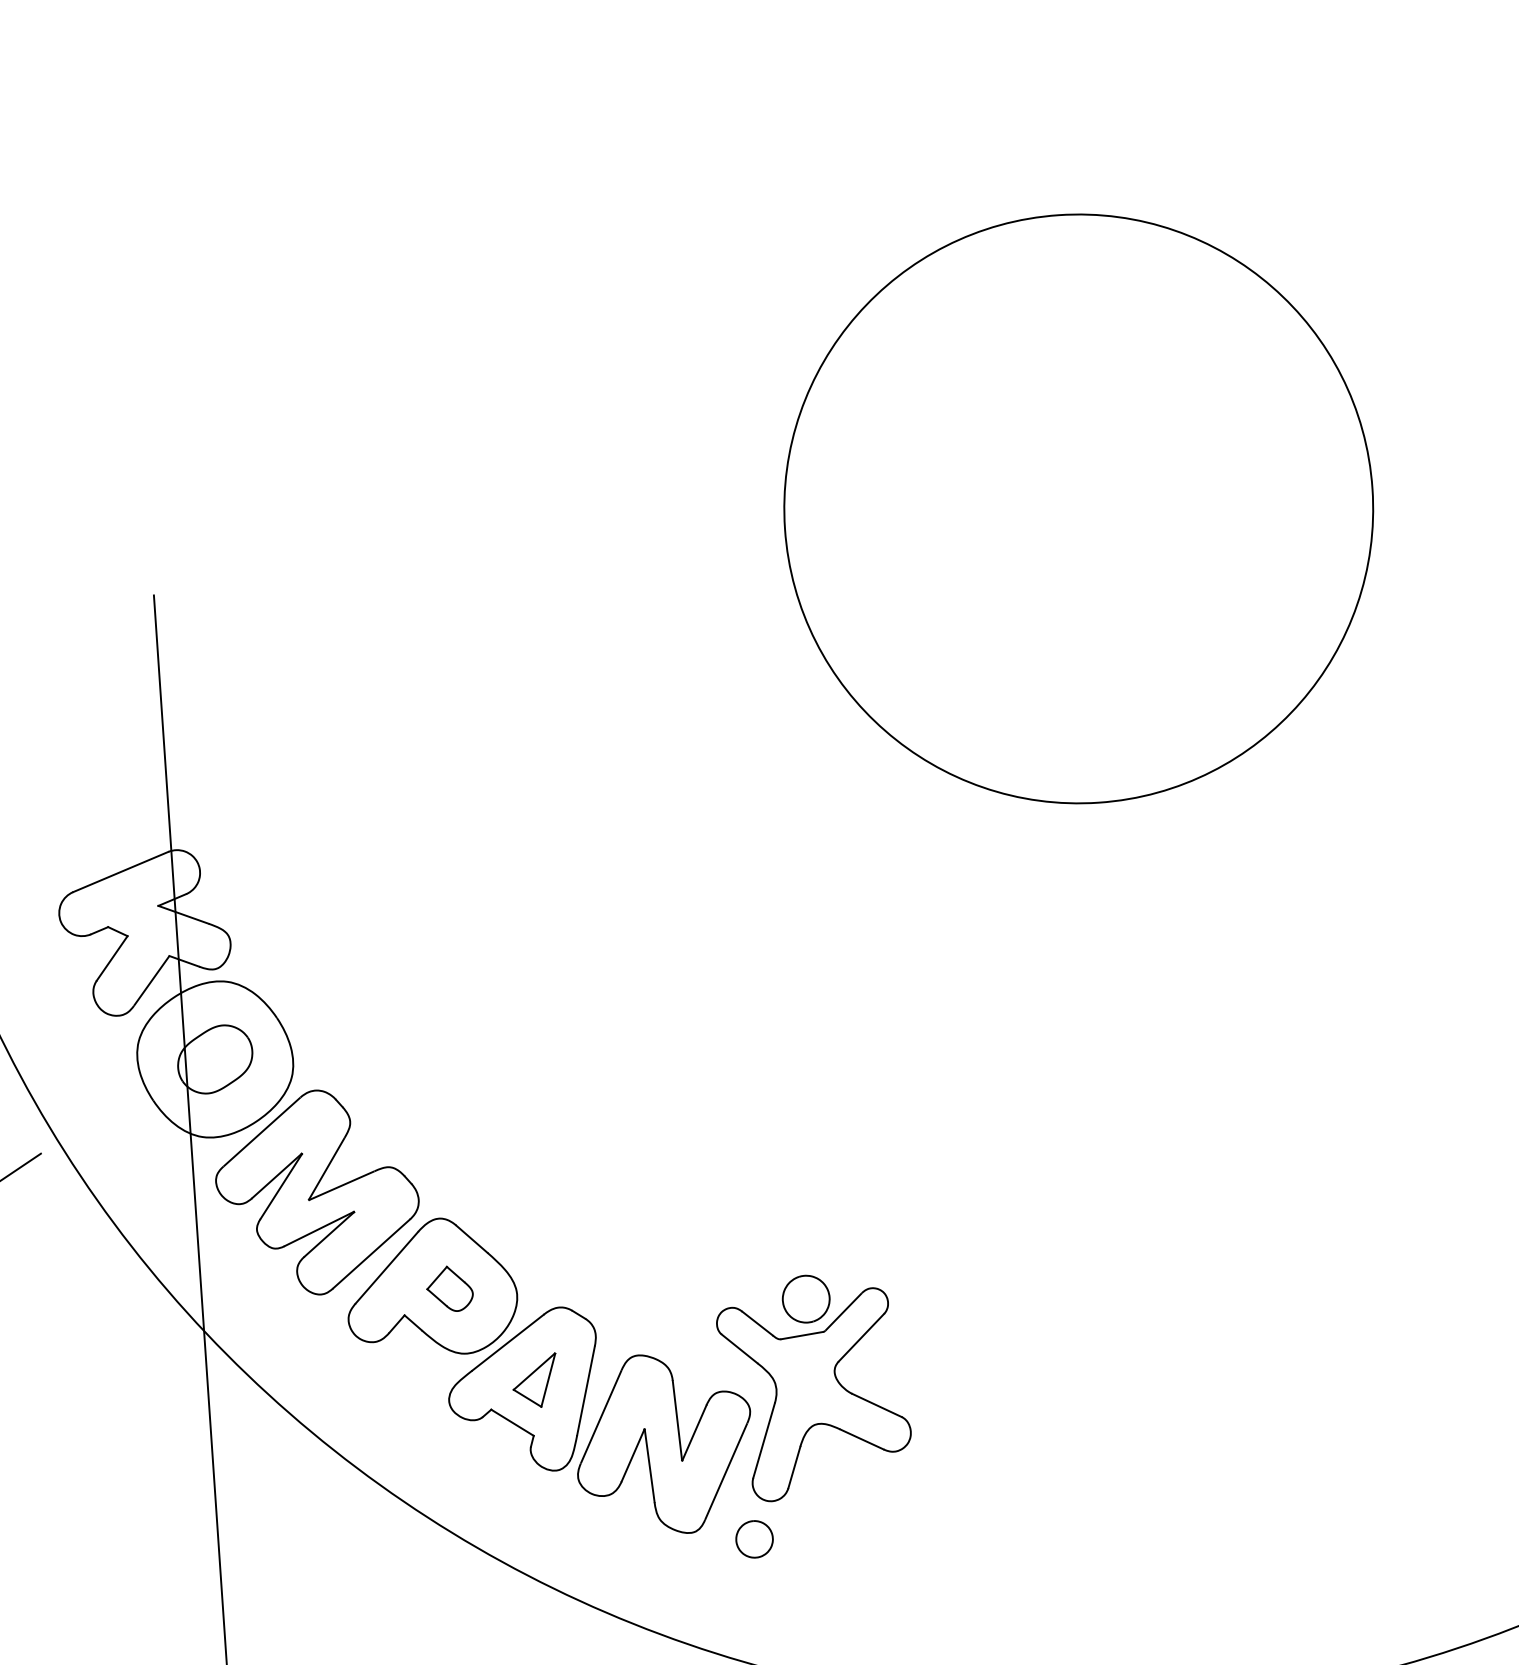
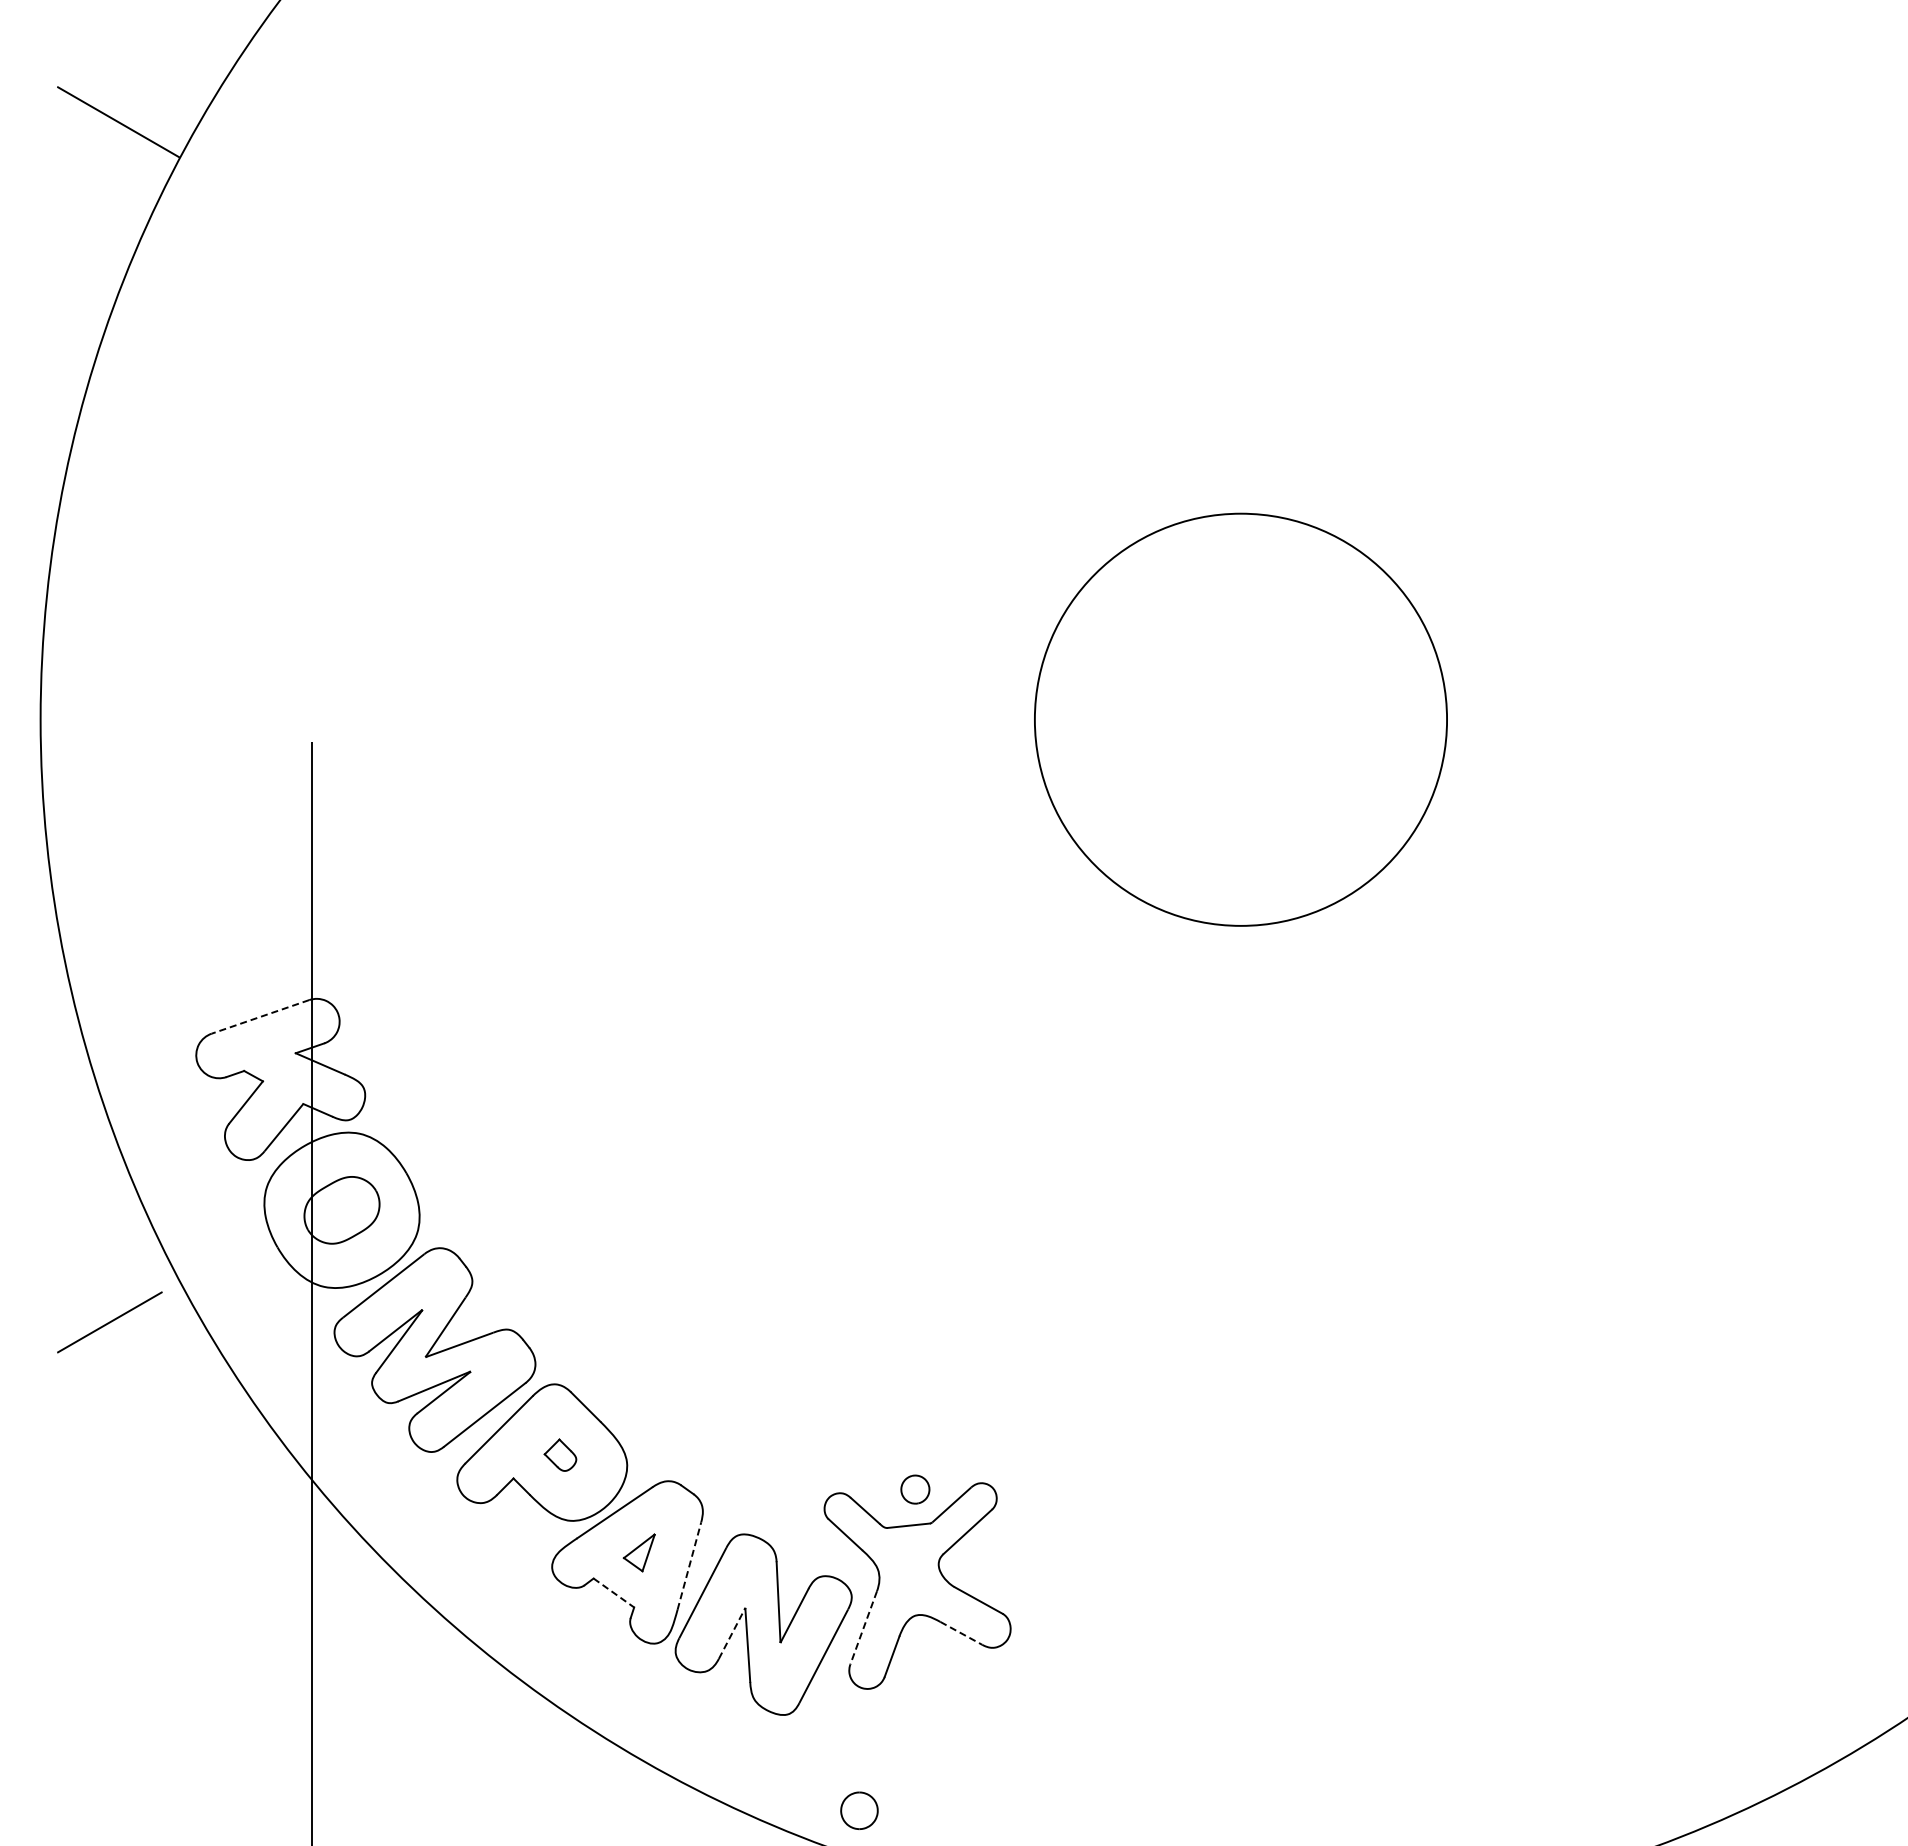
circle: (1078, 508) -> (1240, 719), size x0.7
line: (120, 871) -> (260, 1016), solid -> dashed
part: (449, 1288) -> (560, 1454), size x0.7
part: (806, 1298) -> (915, 1489), size x0.6
part: (535, 1380) -> (639, 1552), size x0.7
line: (586, 1390) -> (689, 1565), solid -> dashed
line: (512, 1422) -> (613, 1592), solid -> dashed
line: (862, 1439) -> (961, 1633), solid -> dashed
line: (763, 1440) -> (863, 1627), solid -> dashed
line: (633, 1455) -> (732, 1633), solid -> dashed
part: (754, 1539) -> (859, 1810), moved

